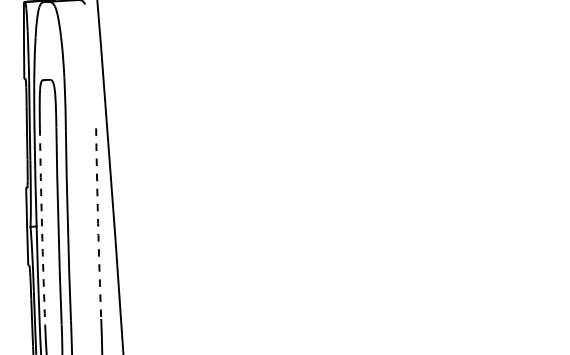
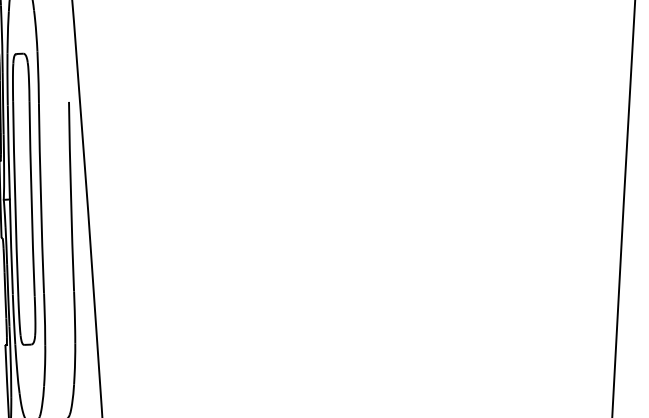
arc: (98, 223) -> (71, 196), dashed -> solid
arc: (42, 226) -> (15, 199), dashed -> solid

